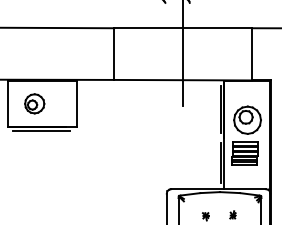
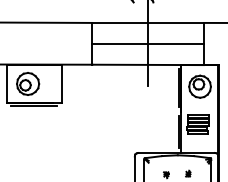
line: (183, 54) -> (148, 44), added
part: (34, 103) -> (27, 83), size x1.43
part: (247, 119) -> (200, 86), moved

